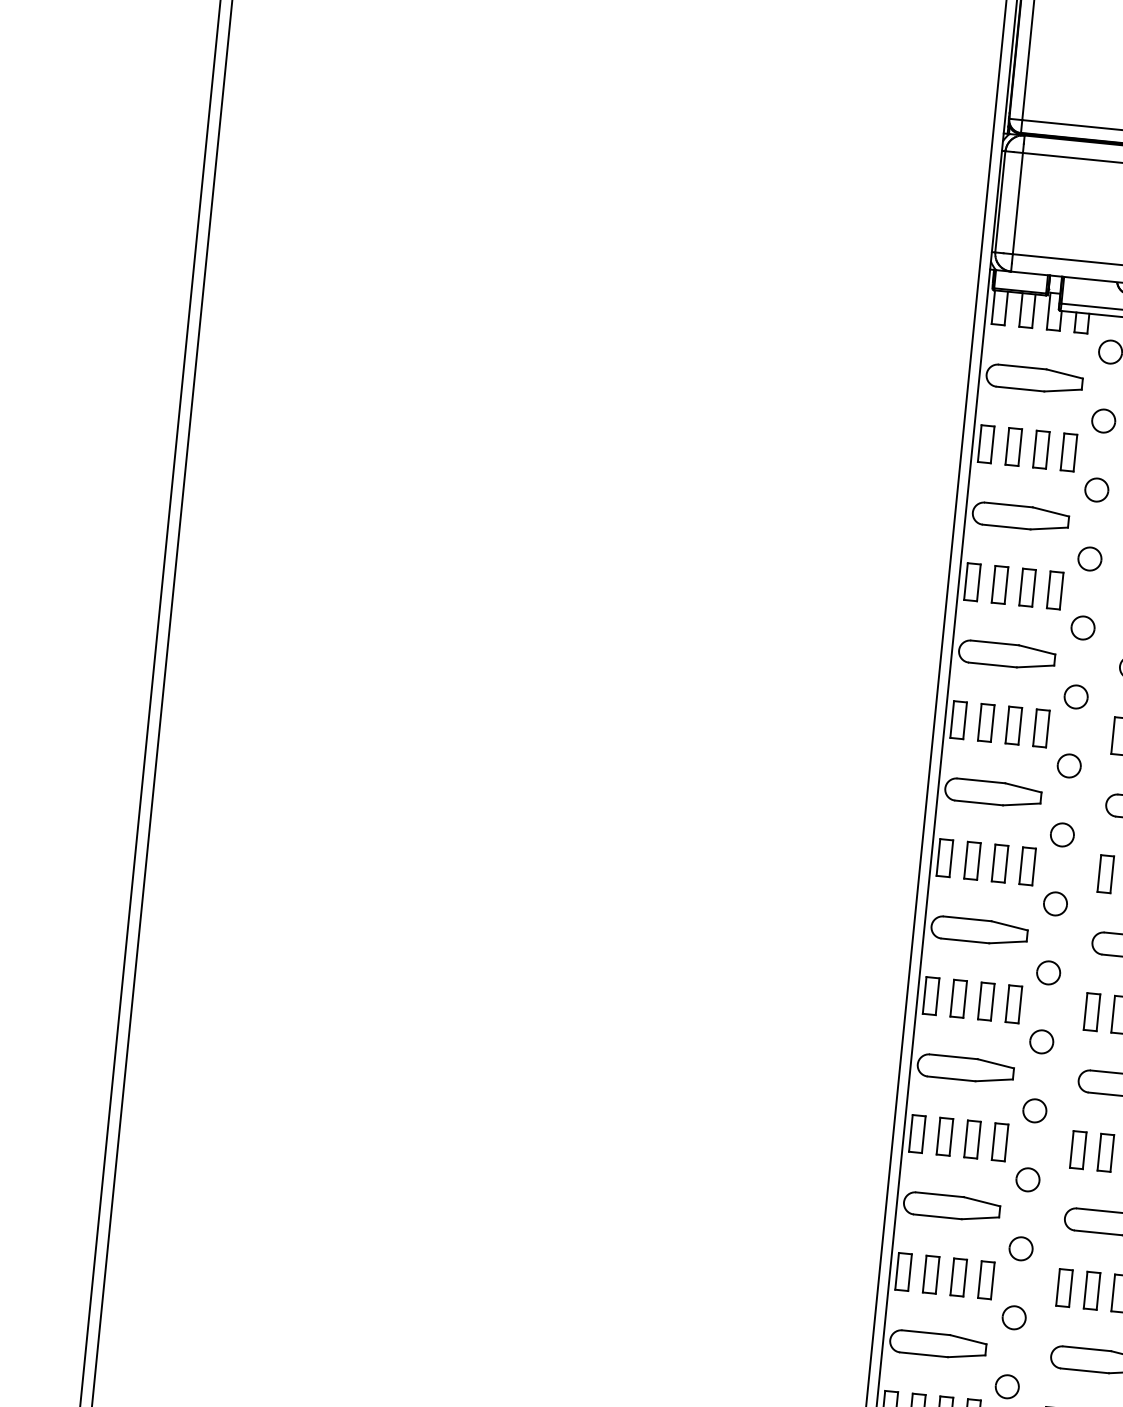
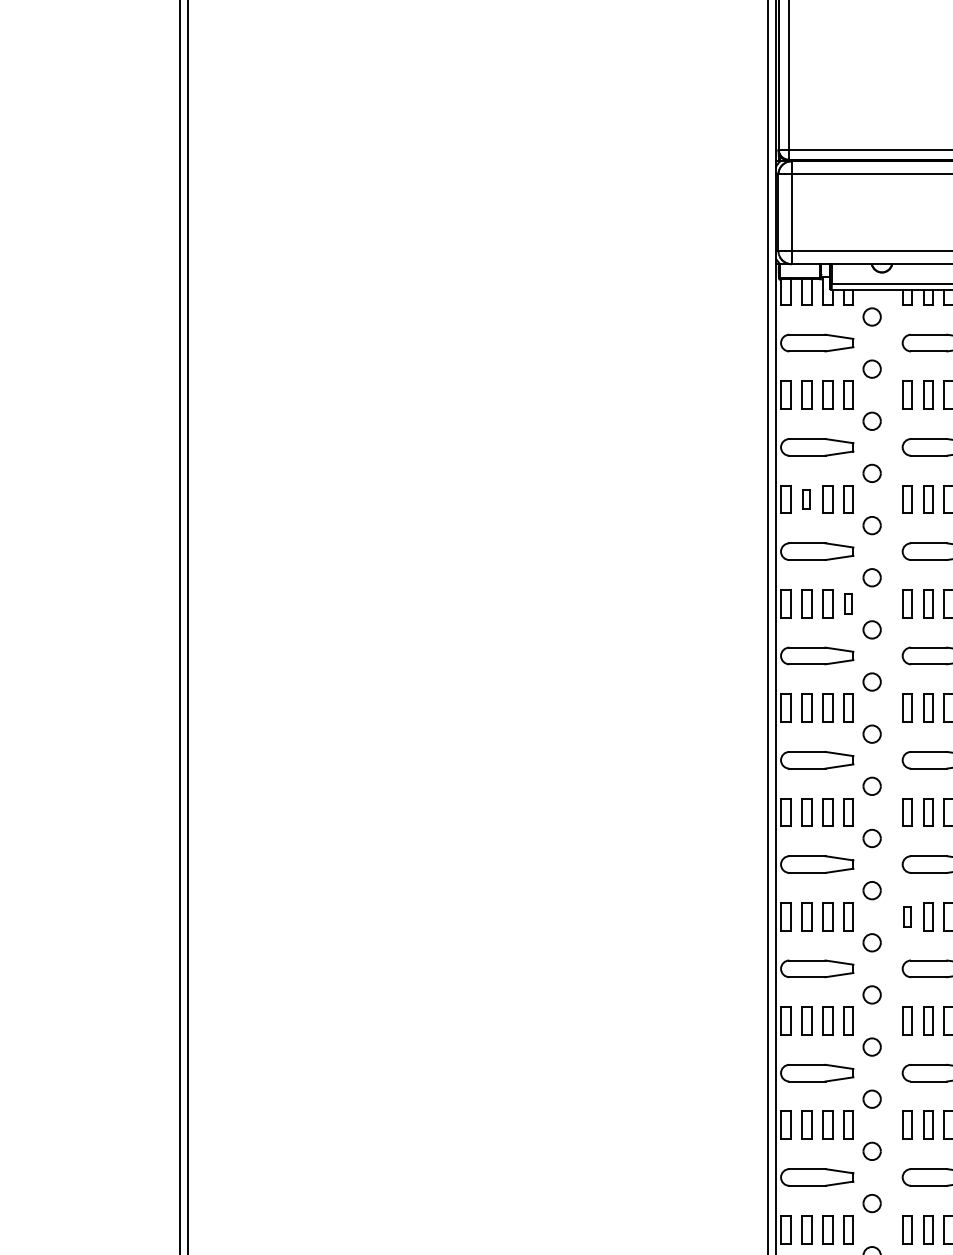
part: (999, 584) -> (806, 499), size x0.7
part: (1041, 727) -> (848, 603), size x0.7
part: (1078, 1149) -> (907, 916), size x0.7

